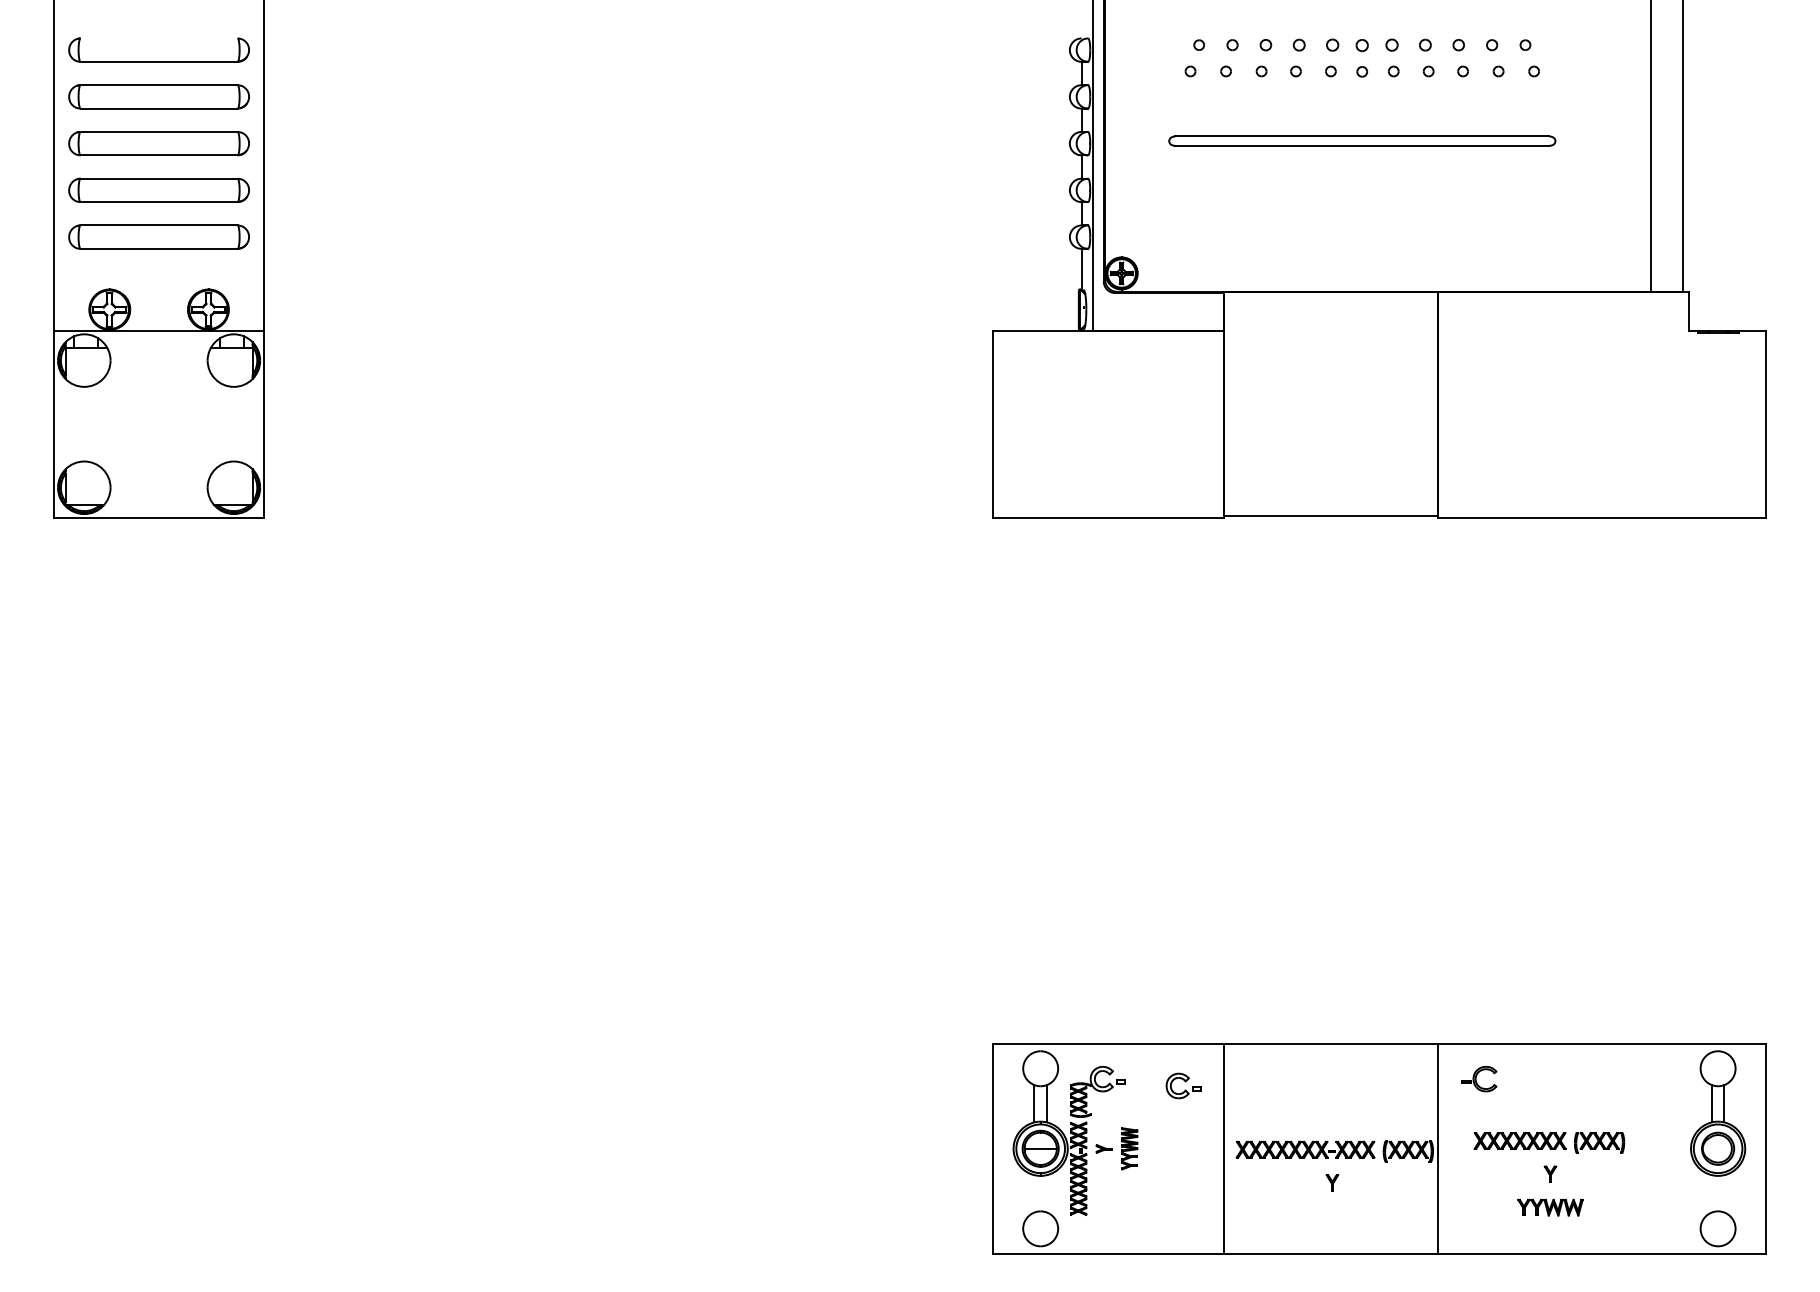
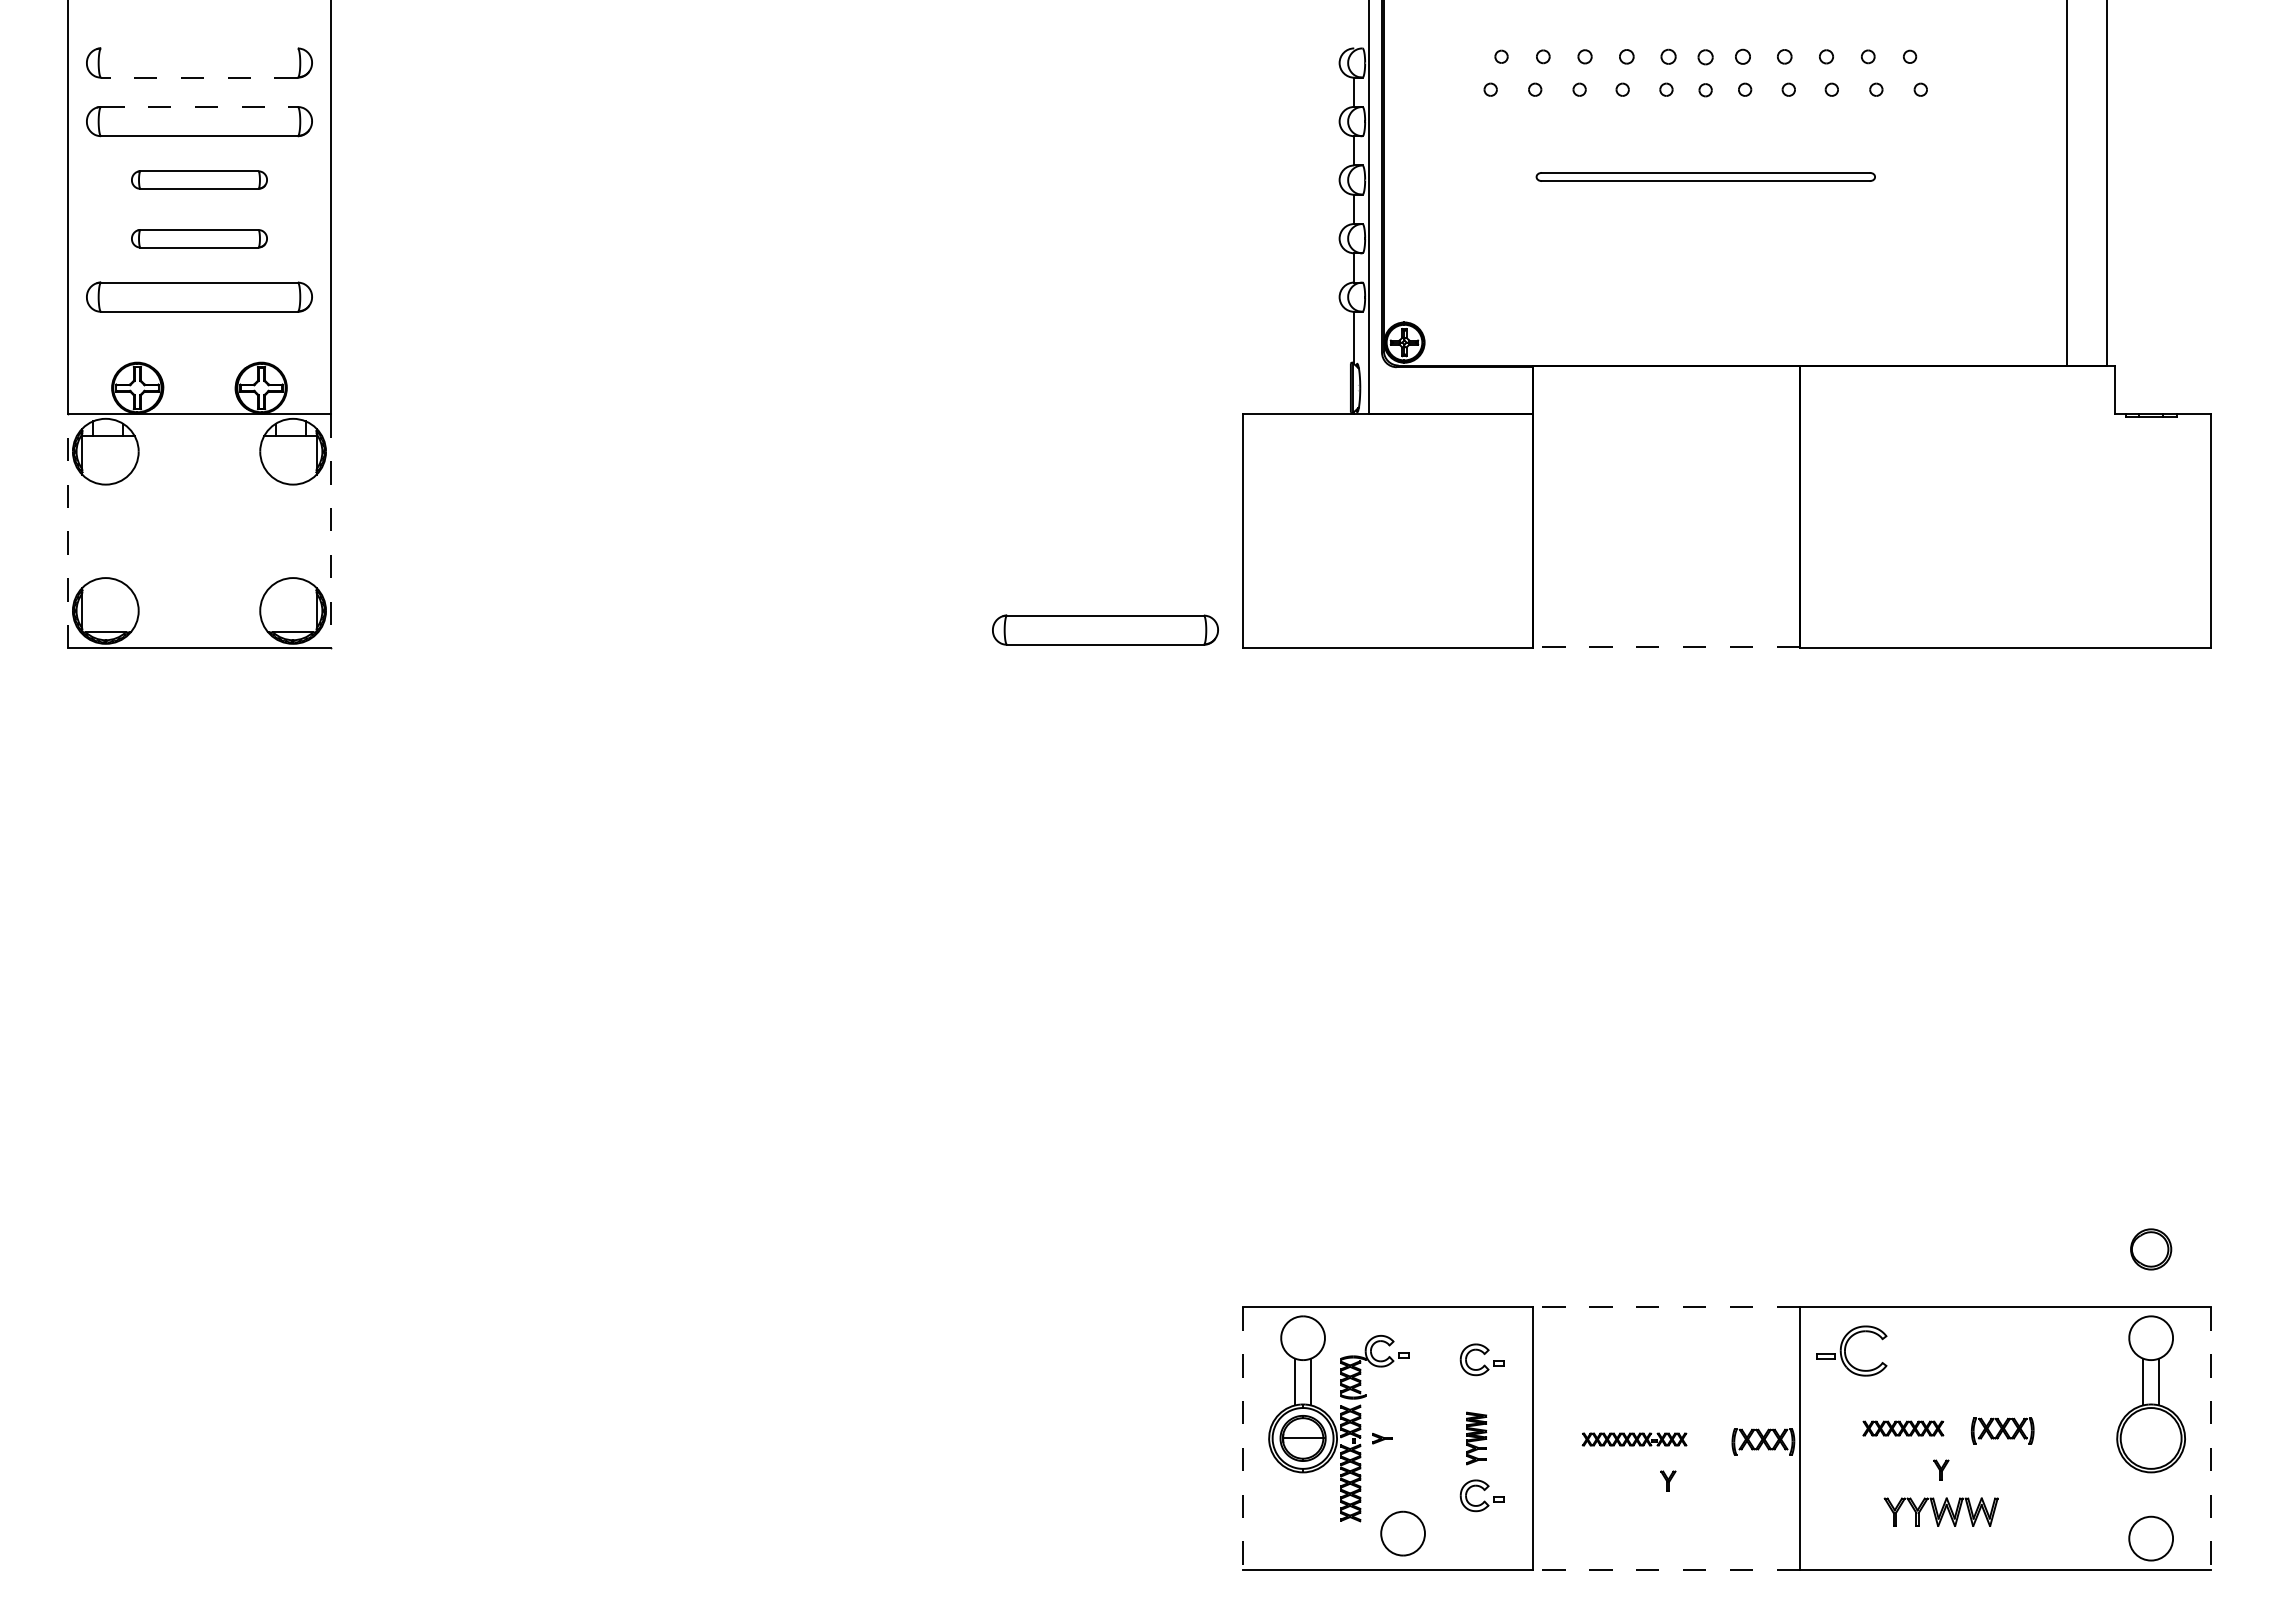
line: (158, 61) -> (198, 77), solid -> dashed
line: (159, 84) -> (199, 106), solid -> dashed
part: (1362, 140) -> (1705, 176), size x0.7
part: (159, 143) -> (199, 179), size x0.6
part: (159, 190) -> (199, 238), size x0.6
line: (54, 423) -> (68, 530), solid -> dashed
line: (263, 424) -> (330, 531), solid -> dashed
part: (882, 502) -> (1105, 629), added
line: (1330, 516) -> (1665, 646), solid -> dashed
line: (1330, 1044) -> (1665, 1307), solid -> dashed
part: (1478, 1079) -> (1851, 1351), size x1.6
part: (1520, 1140) -> (1903, 1428), size x0.7
line: (993, 1148) -> (1243, 1438), solid -> dashed
part: (1129, 1148) -> (1476, 1438), moved
part: (1718, 1148) -> (2151, 1249), moved
line: (1765, 1148) -> (2210, 1438), solid -> dashed
part: (1305, 1149) -> (1634, 1439), size x0.6
part: (1183, 1194) -> (1481, 1495), added
part: (1550, 1207) -> (1941, 1511), size x1.4
part: (1040, 1228) -> (1402, 1533), moved
line: (1330, 1253) -> (1665, 1569), solid -> dashed

